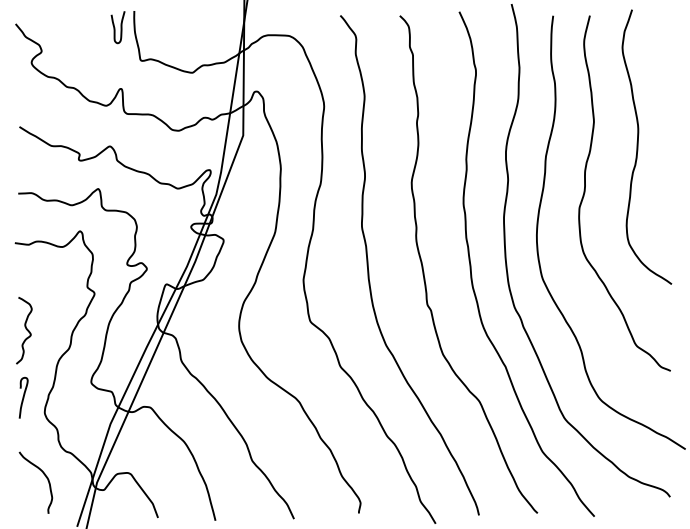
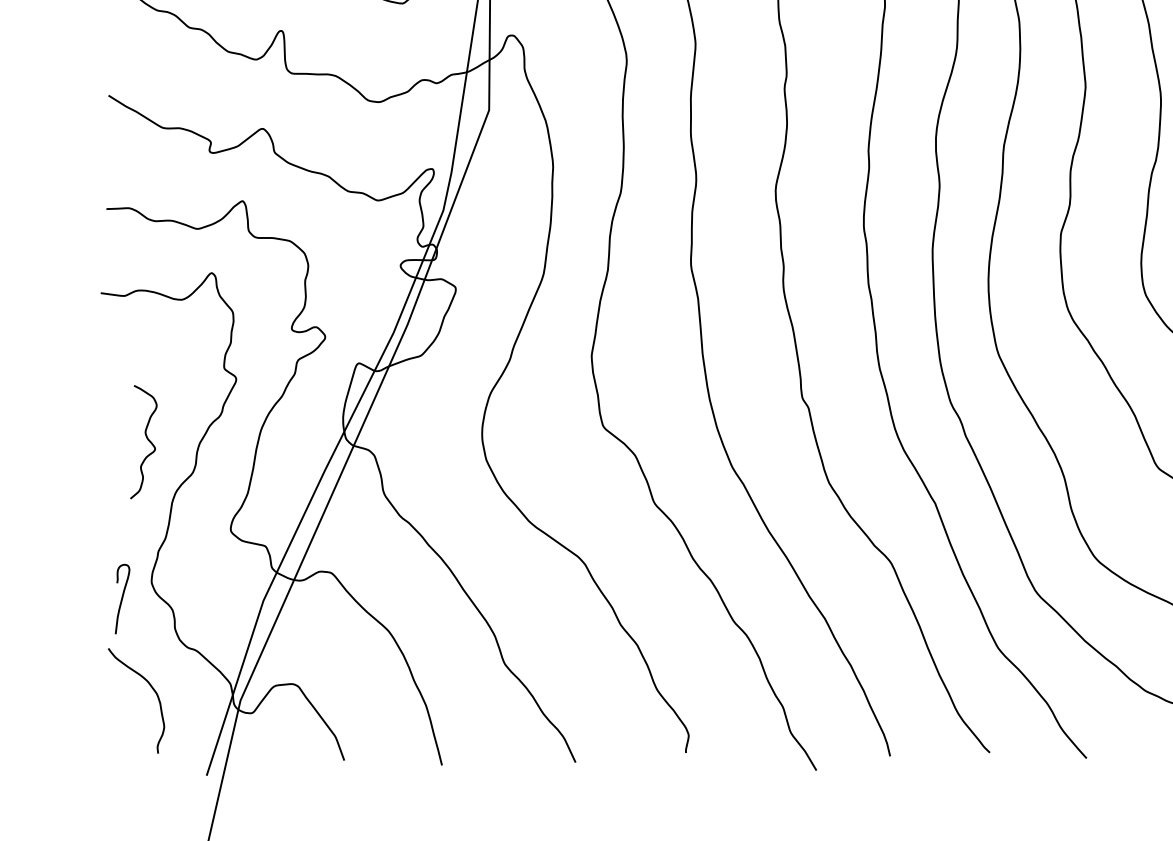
curve: (25, 329) -> (146, 440), moved
curve: (23, 397) -> (122, 598), moved

